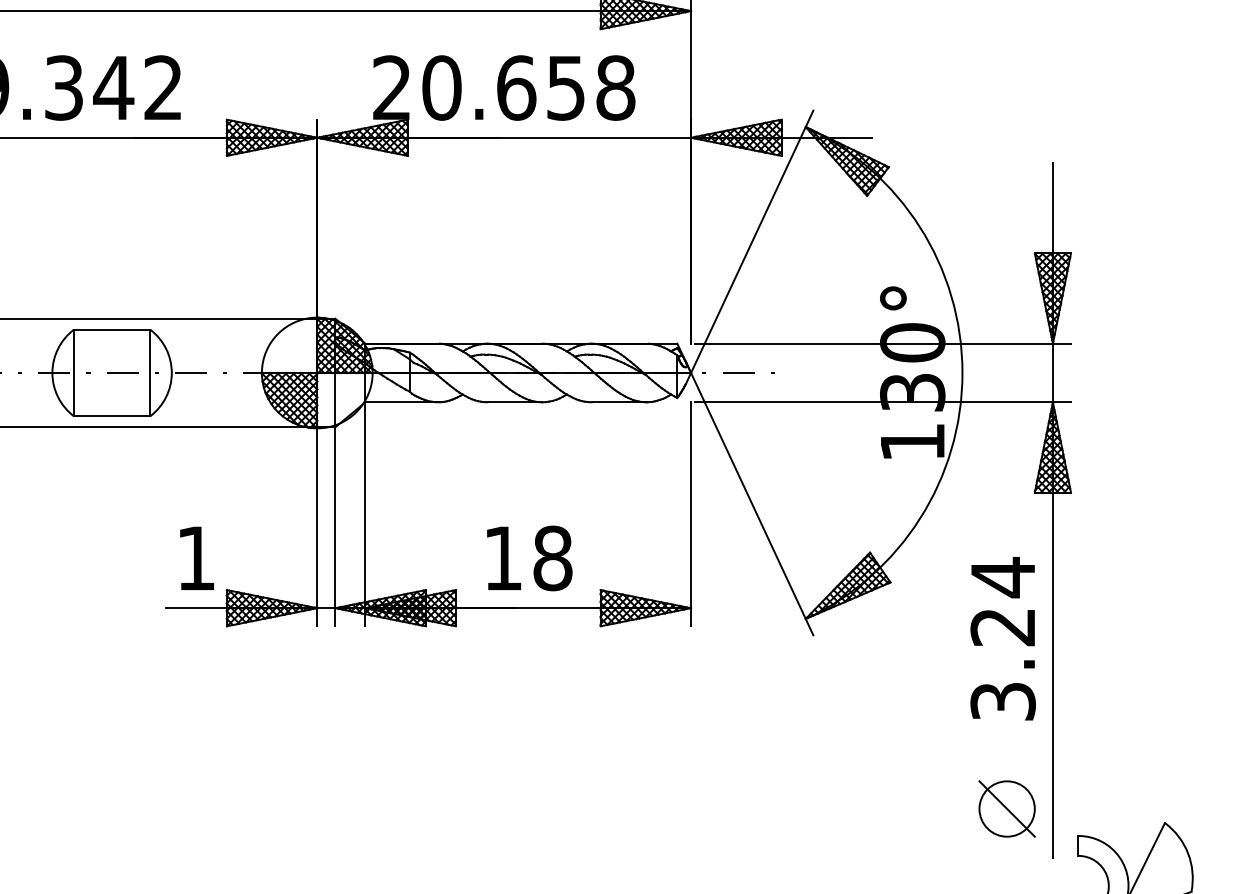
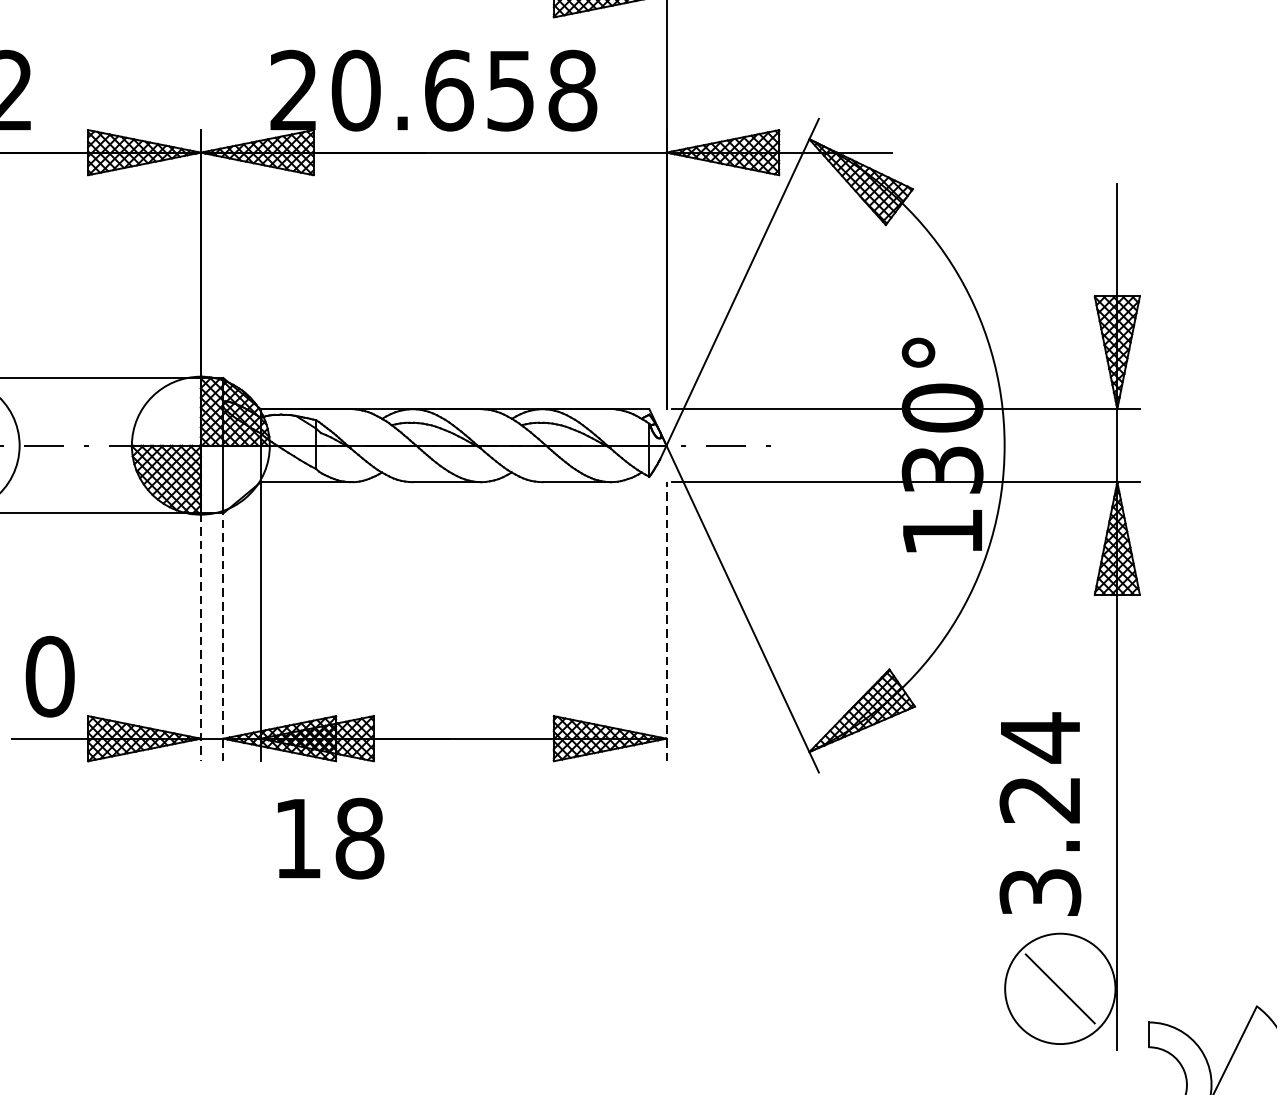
line: (691, 514) -> (667, 621), solid -> dashed
line: (317, 526) -> (201, 636), solid -> dashed
line: (335, 526) -> (223, 636), solid -> dashed
text: (196, 558) -> (50, 676), 1 -> 0
text: (529, 558) -> (330, 838), moved
text: (1002, 638) -> (1039, 813), moved
circle: (1006, 808) -> (1059, 988), size x1.6

